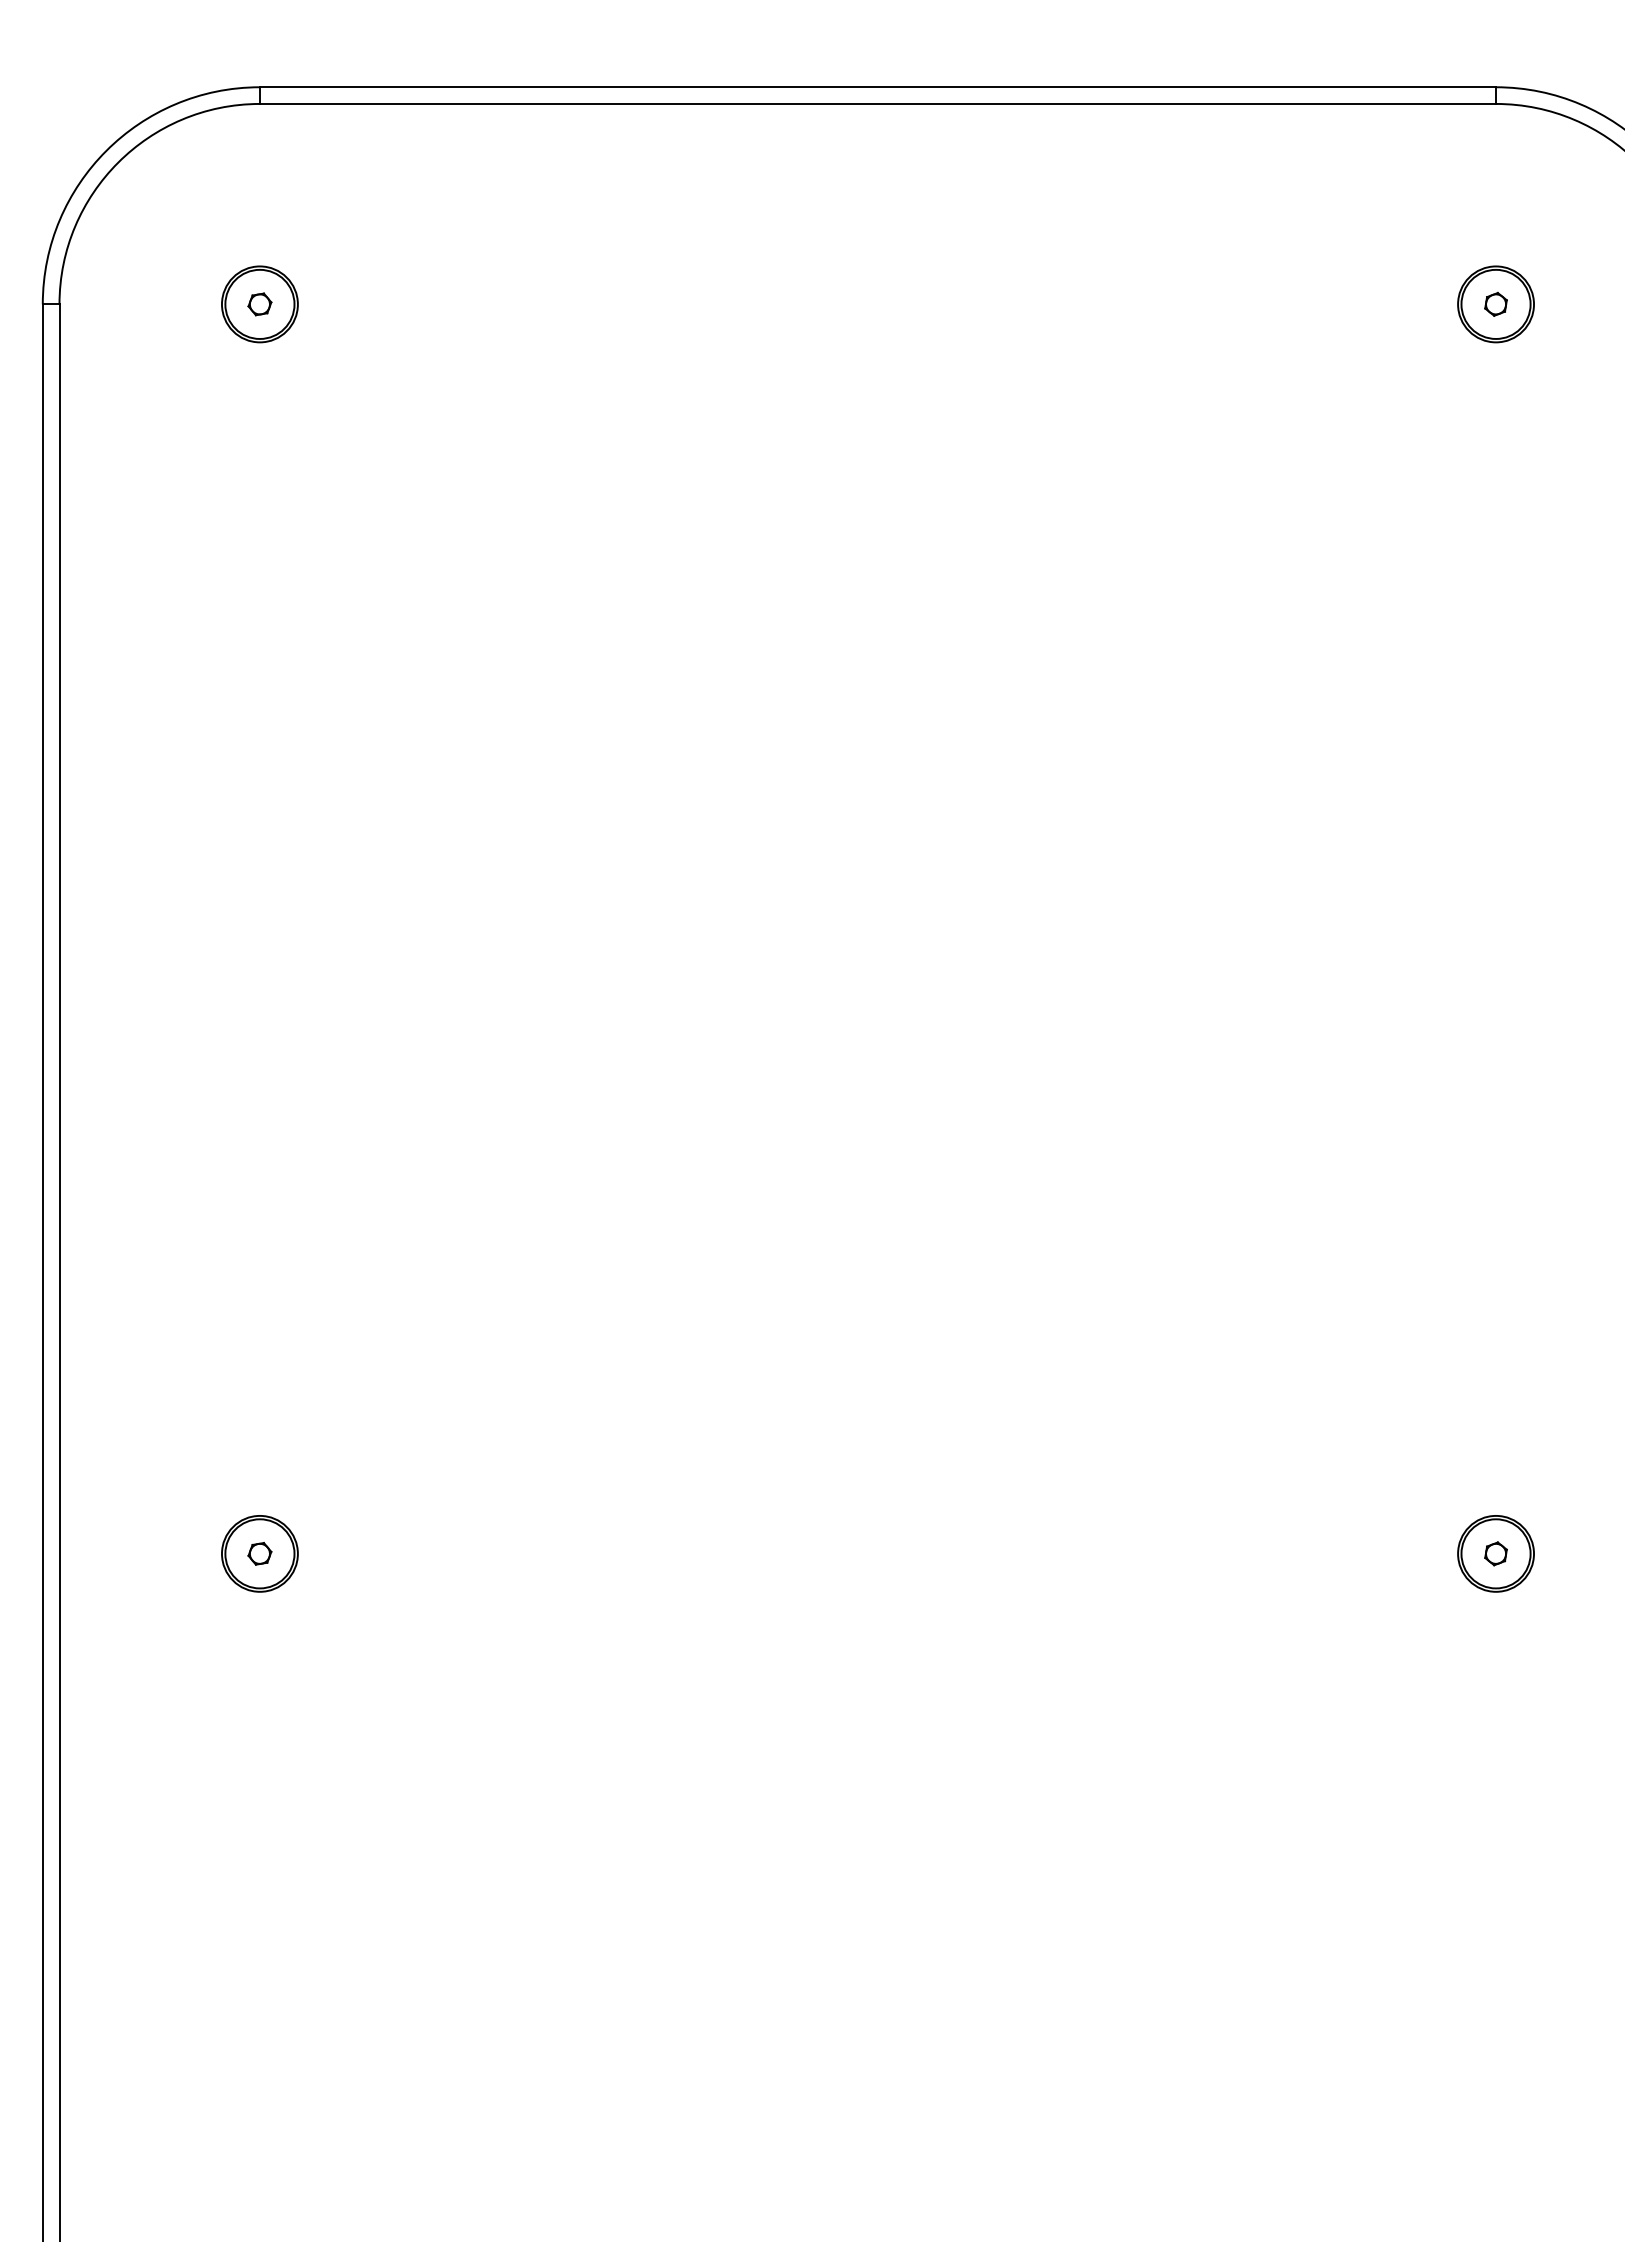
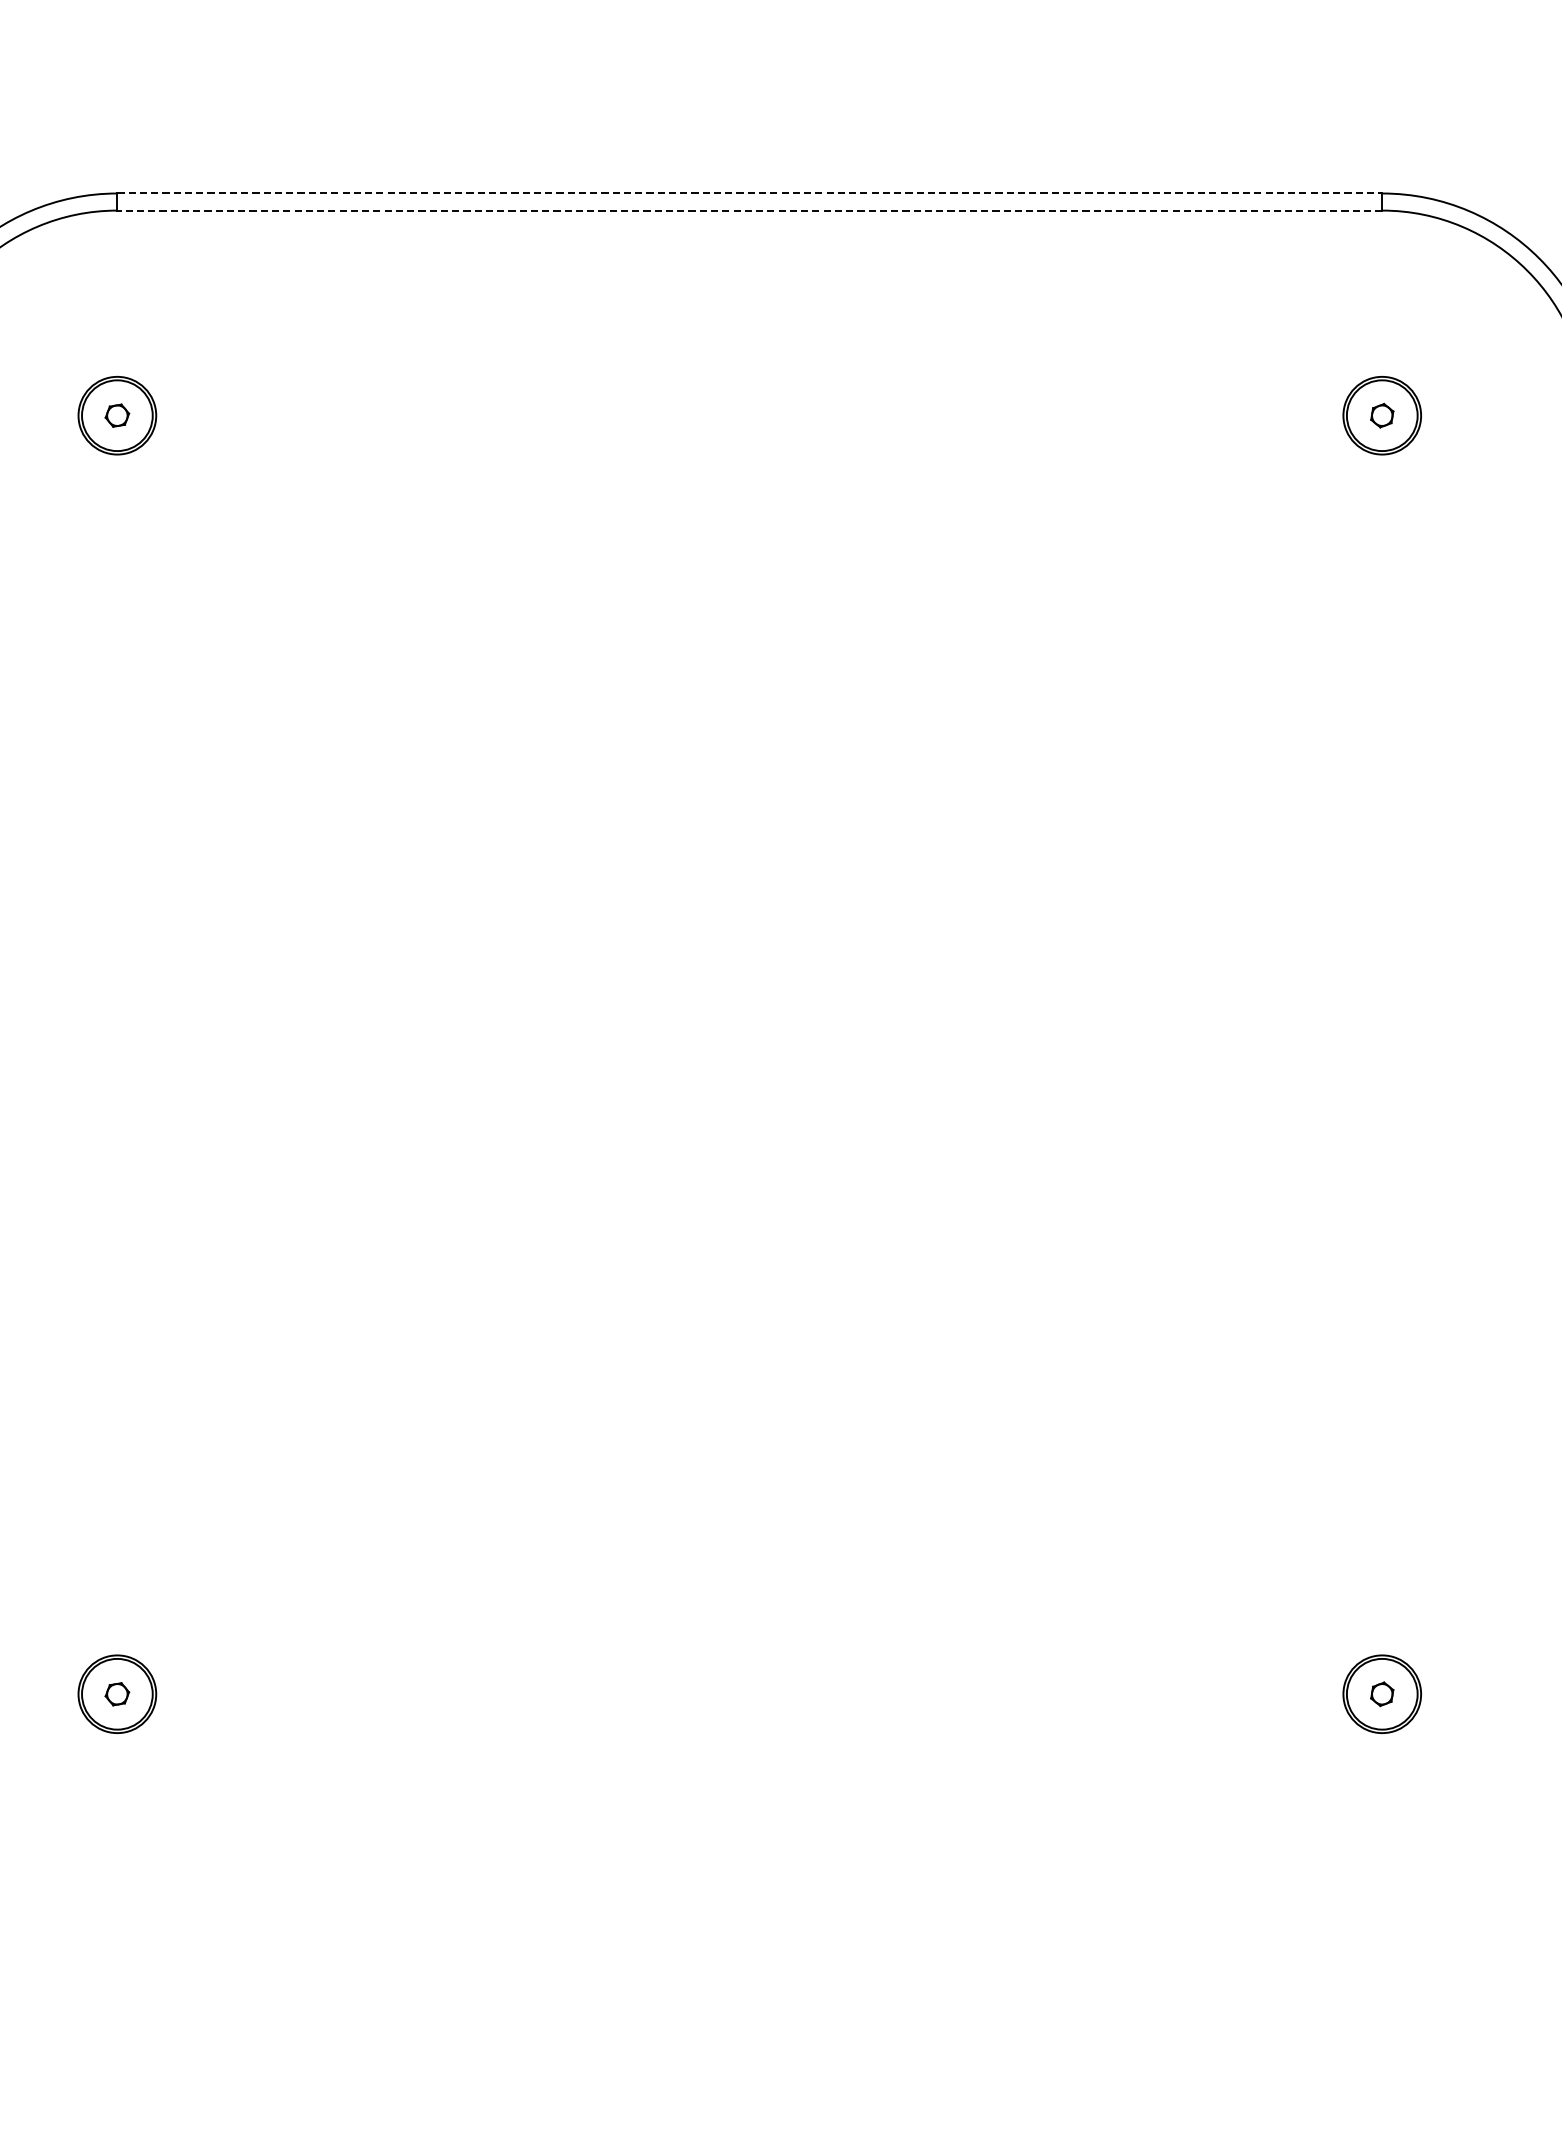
line: (878, 87) -> (750, 193), solid -> dashed
line: (877, 103) -> (749, 210), solid -> dashed

